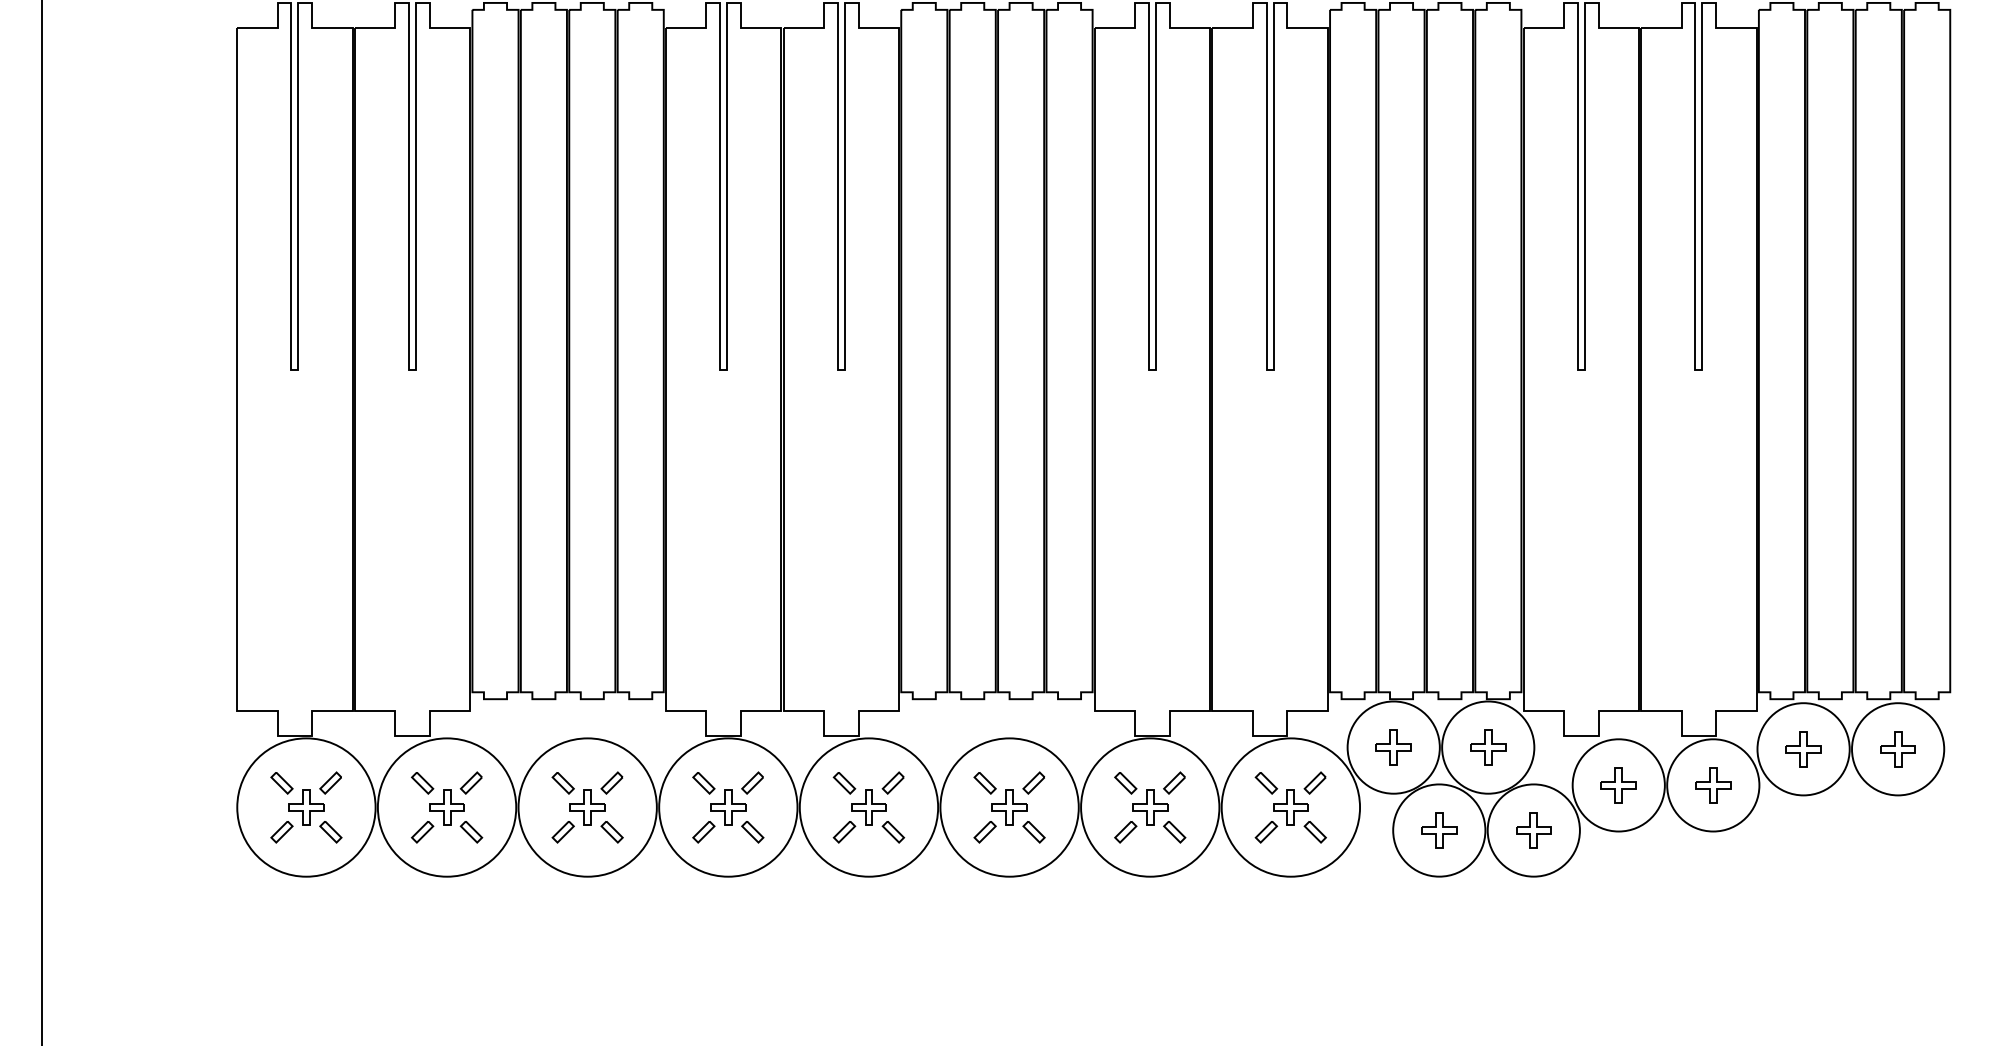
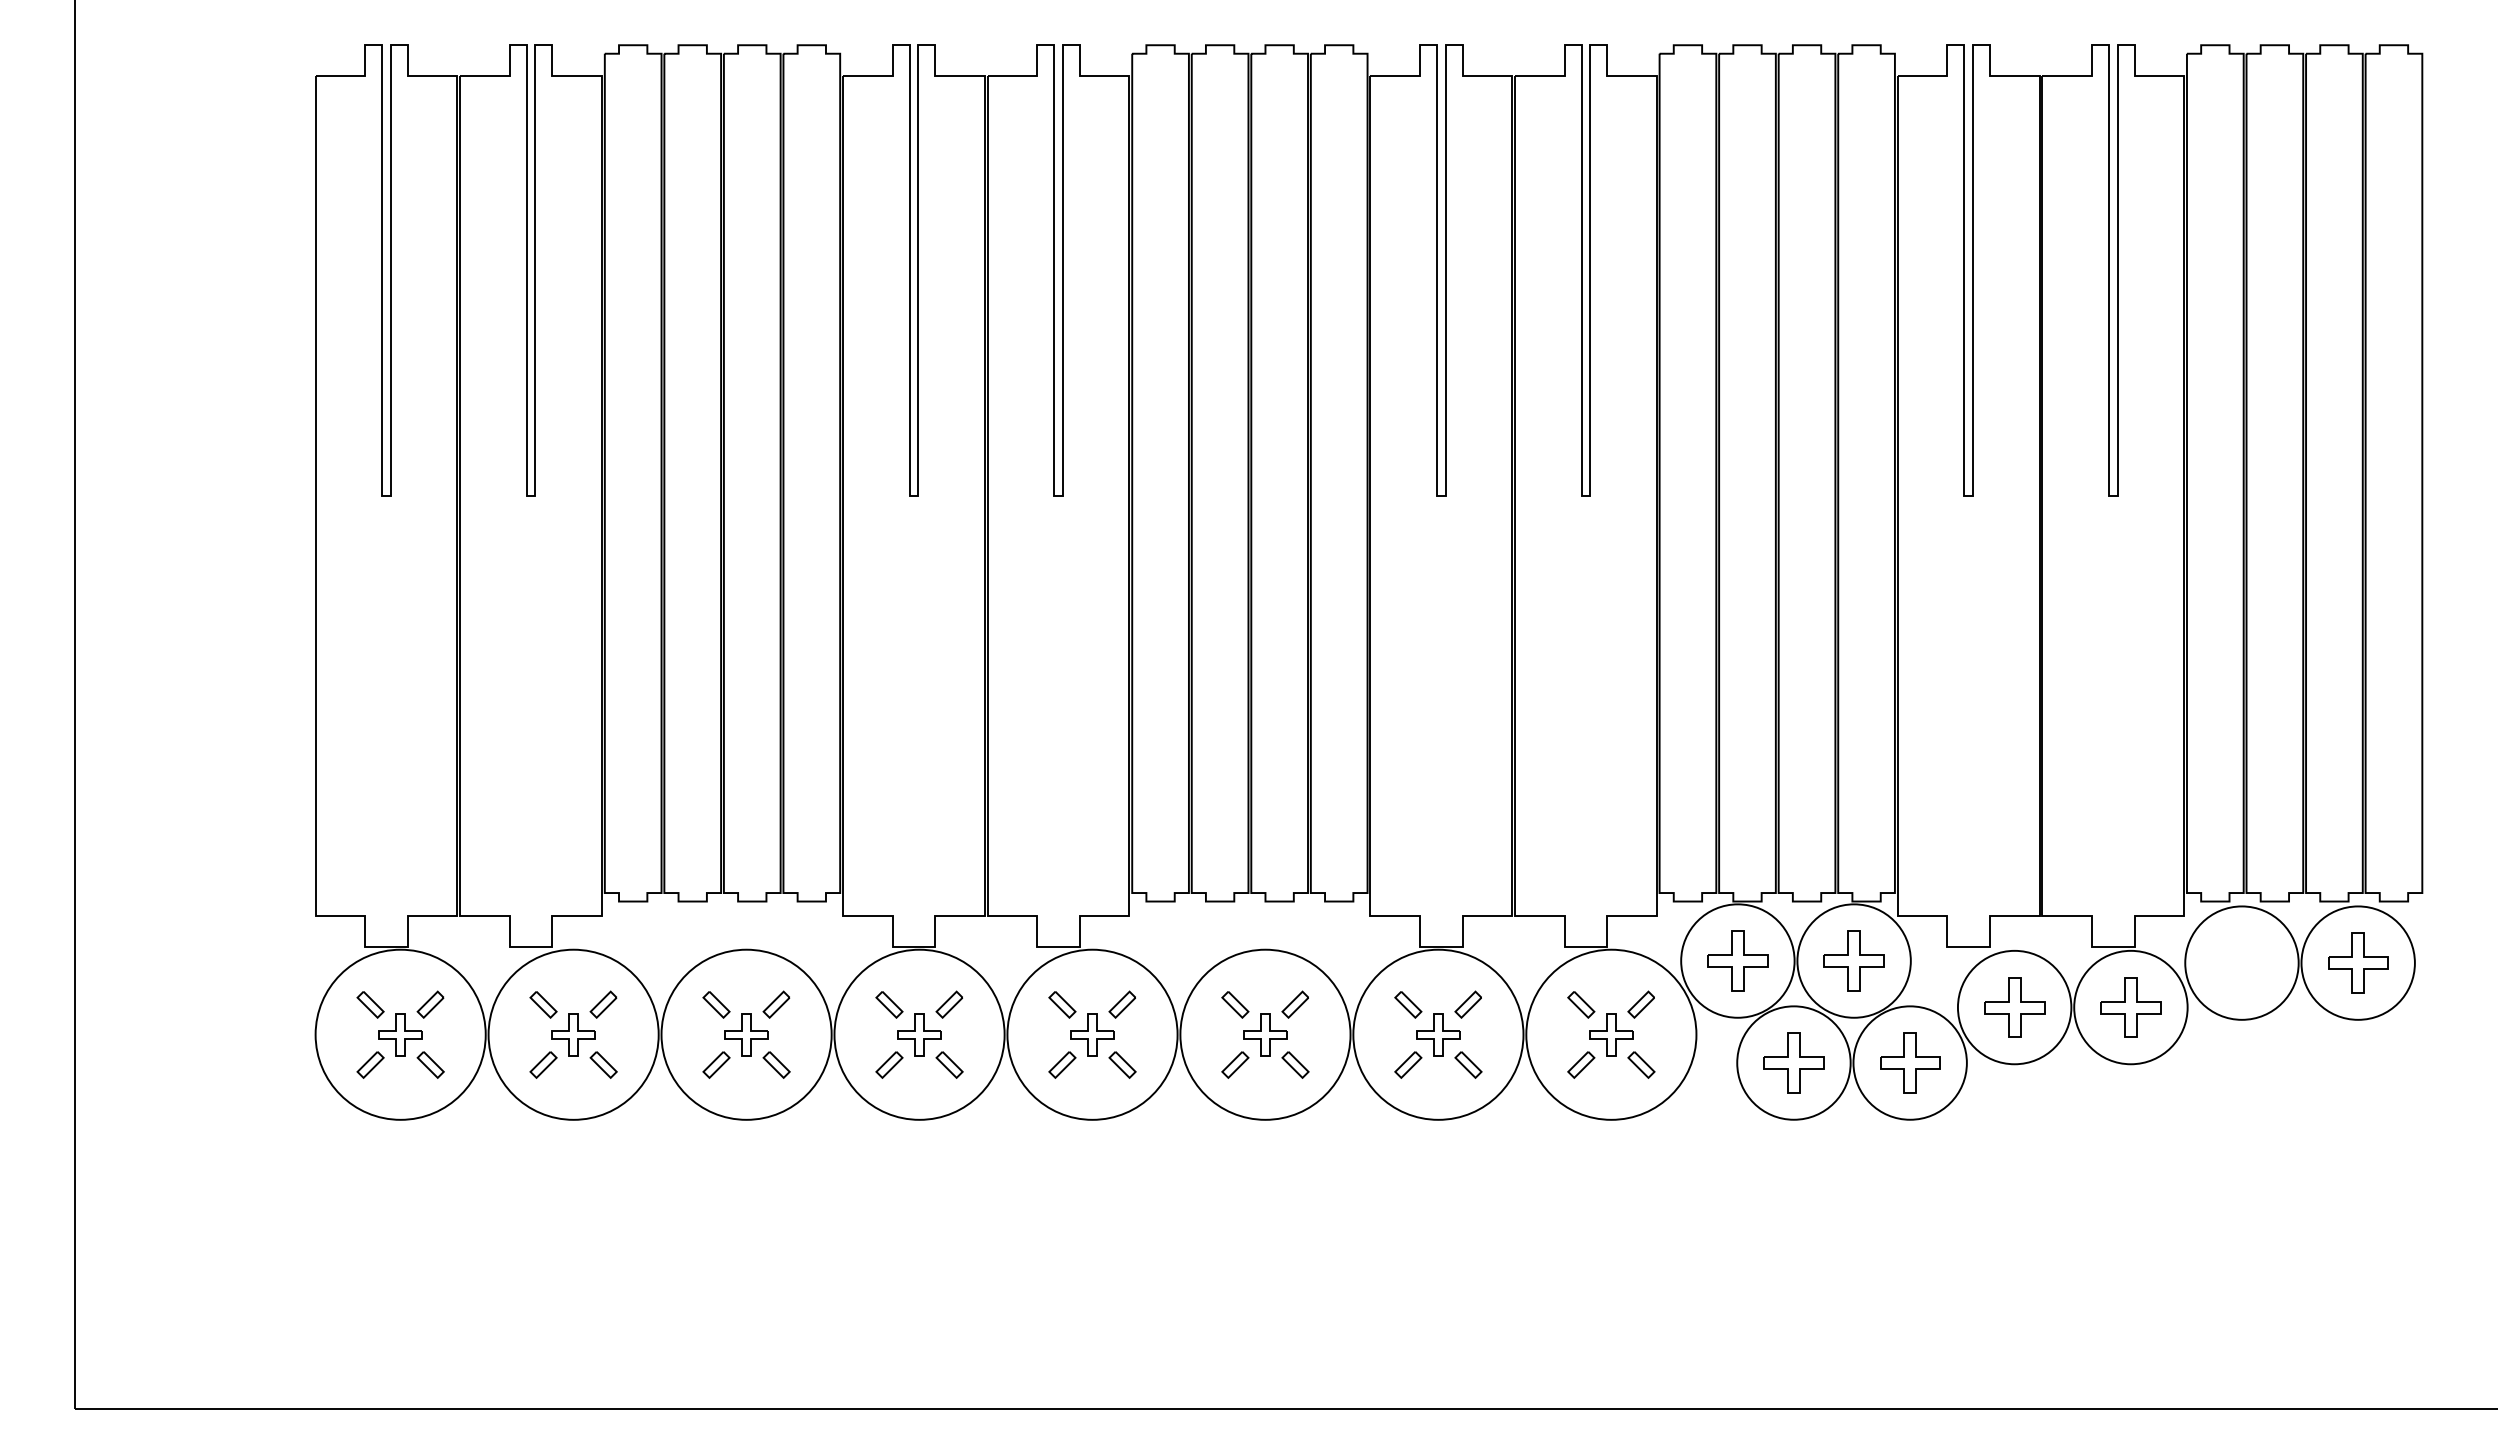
part: (1393, 747) -> (1737, 960), size x1.4
part: (1487, 747) -> (1853, 960), size x1.4
part: (1803, 748) -> (2241, 962), removed
part: (1897, 748) -> (2357, 962), size x1.4
part: (1618, 785) -> (2014, 1007), size x1.4
part: (1712, 785) -> (2130, 1007), size x1.4
part: (1438, 830) -> (1793, 1062), size x1.4
part: (1533, 830) -> (1909, 1062), size x1.4

